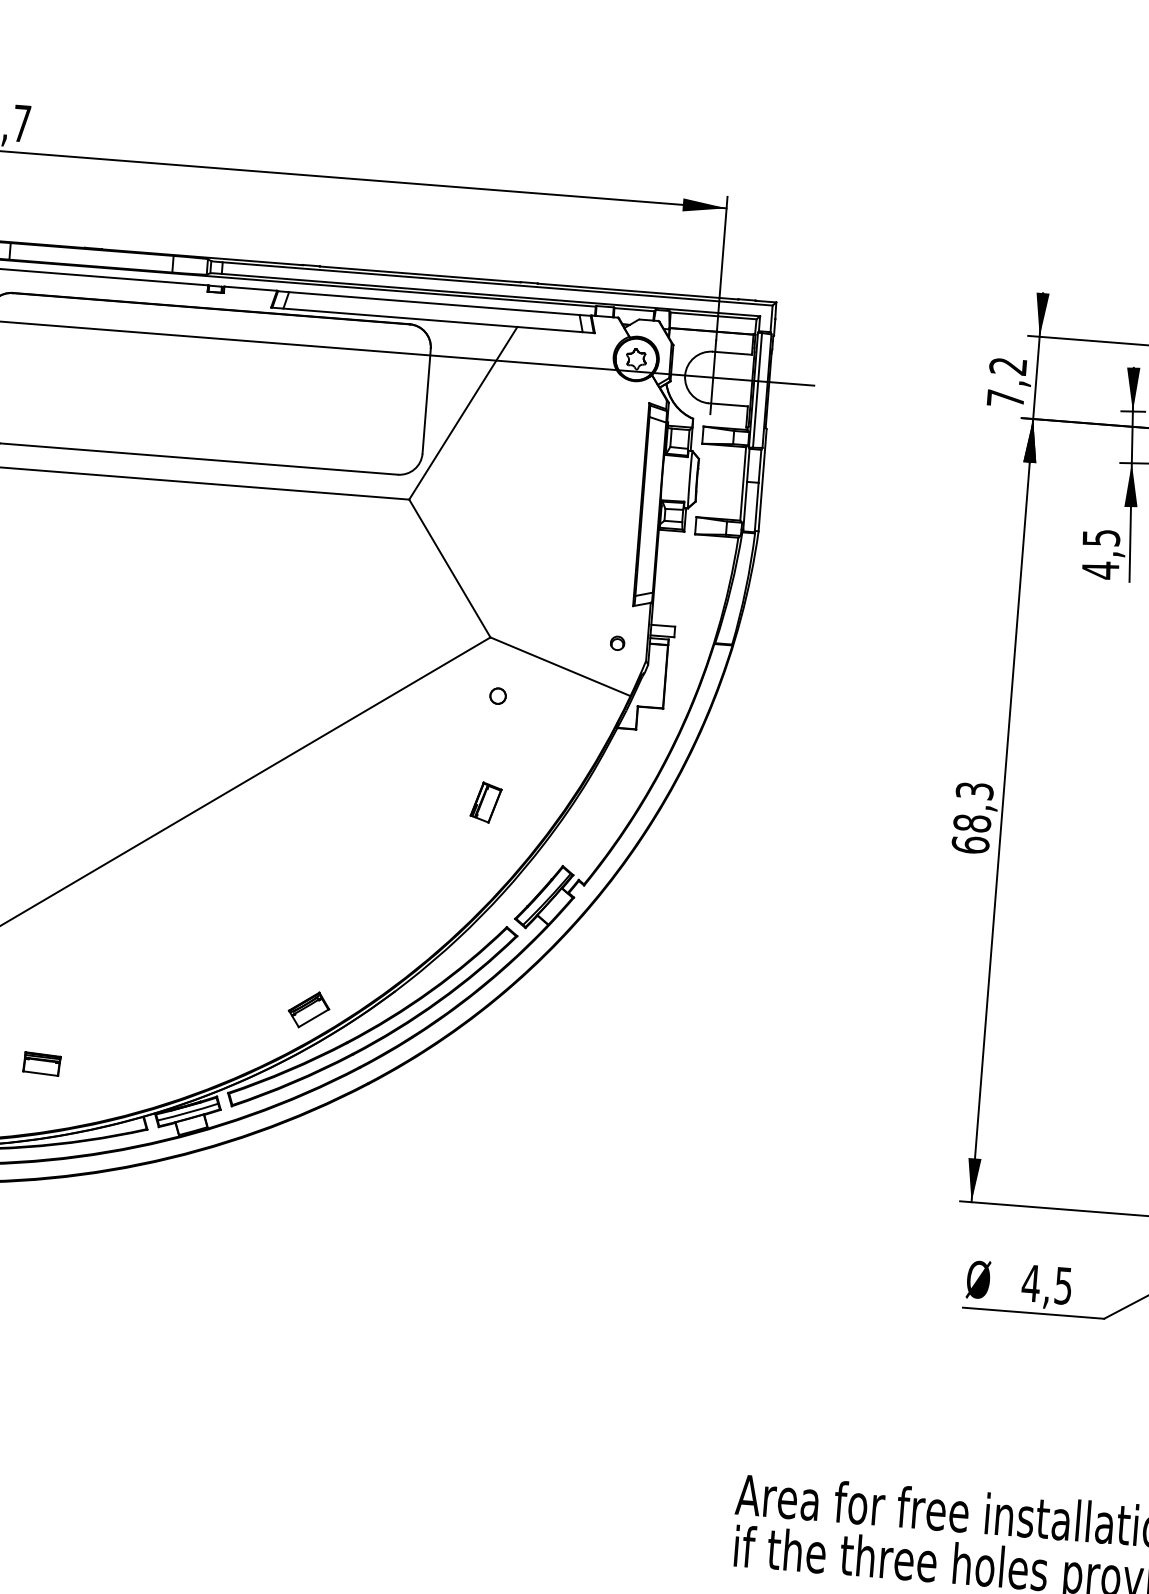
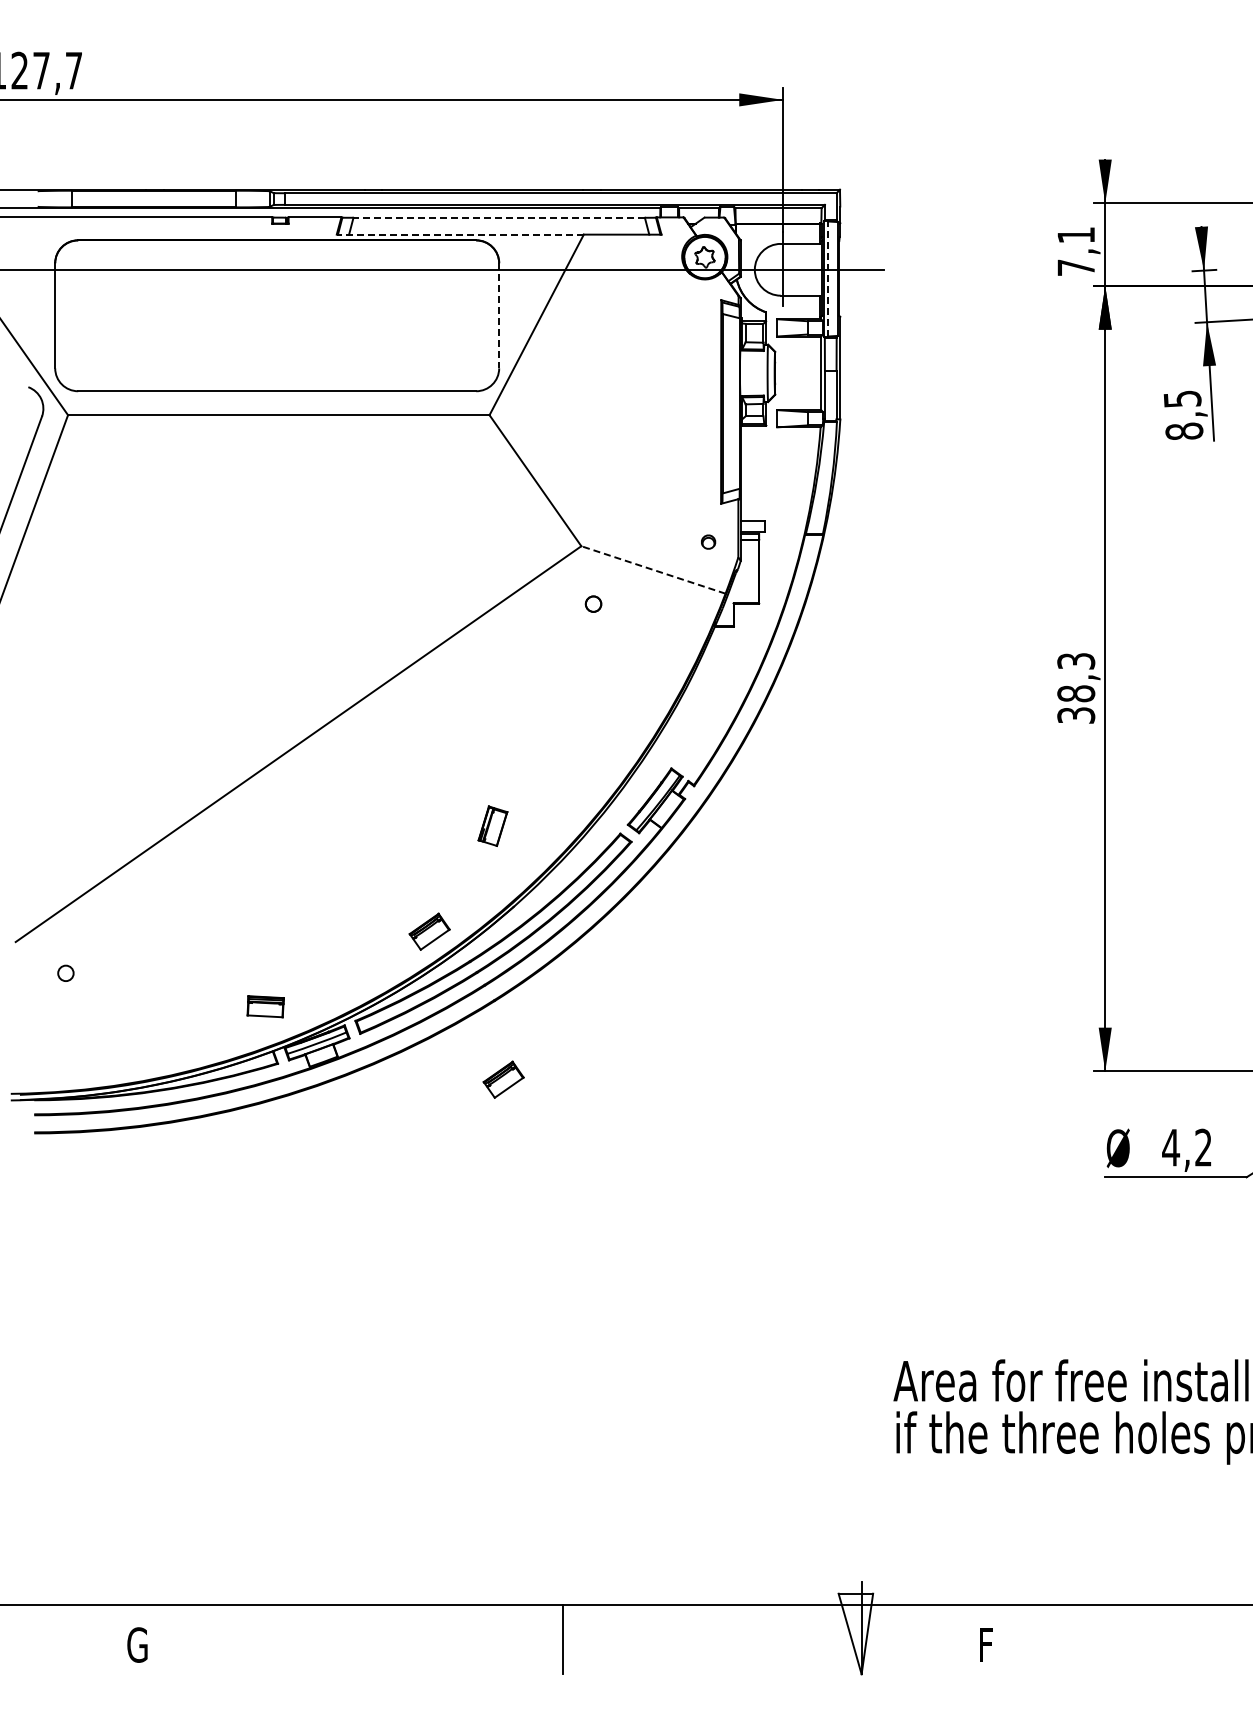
line: (434, 303) -> (499, 217), solid -> dashed
line: (394, 317) -> (460, 234), solid -> dashed
text: (1007, 366) -> (1075, 235), 7,2 -> 7,1
line: (757, 390) -> (828, 279), solid -> dashed
line: (426, 401) -> (499, 315), solid -> dashed
text: (1100, 570) -> (1184, 431), 4,5 -> 8,5
line: (560, 666) -> (653, 569), solid -> dashed
part: (485, 801) -> (492, 825), moved
text: (970, 844) -> (1076, 714), 68,3 -> 38,3
part: (41, 1063) -> (265, 1006), moved
part: (371, 1162) -> (503, 1079), added
text: (1063, 1285) -> (1203, 1147), 4,5 -> 4,2

